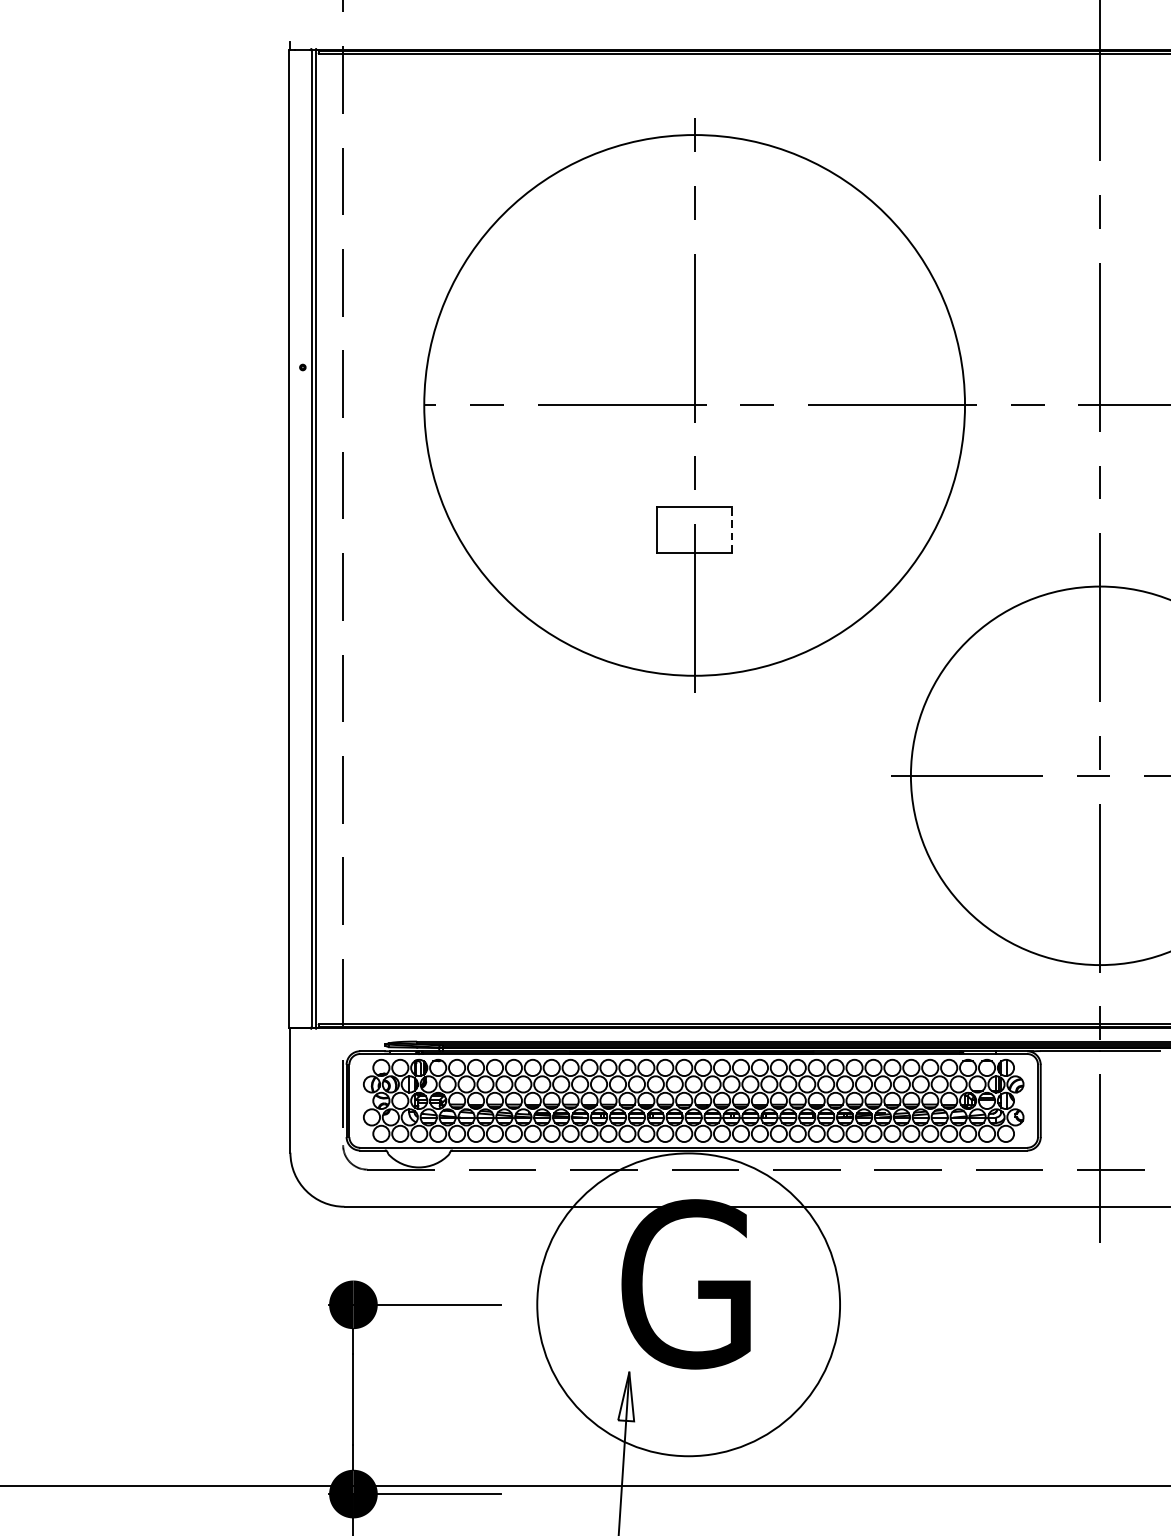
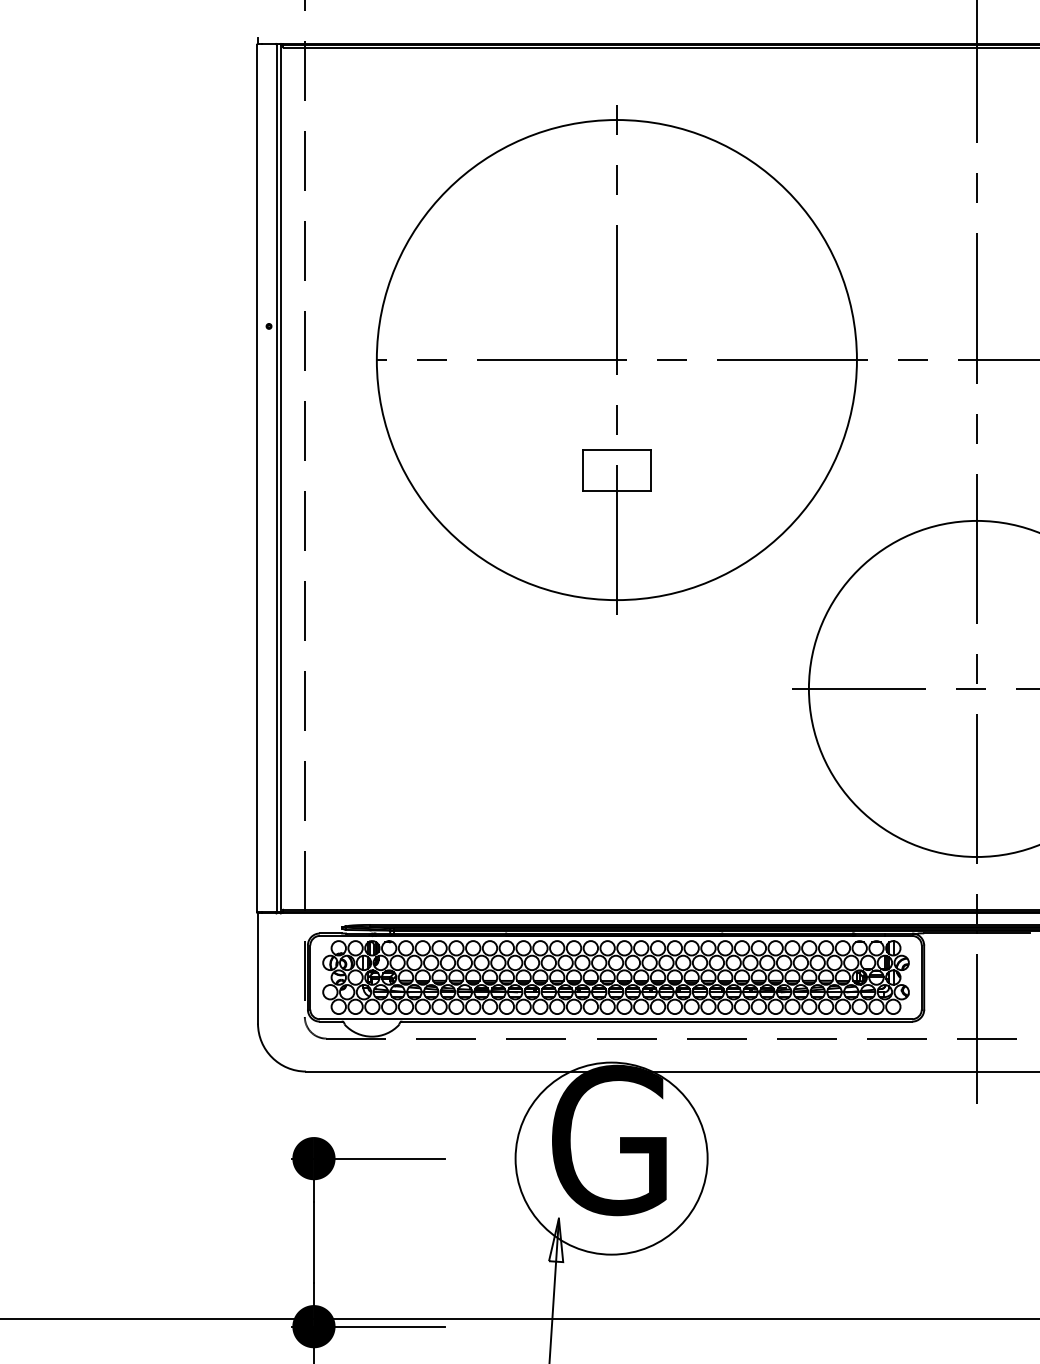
line: (732, 529) -> (650, 470), dashed -> solid
circle: (688, 1304) -> (611, 1158), size x0.71

